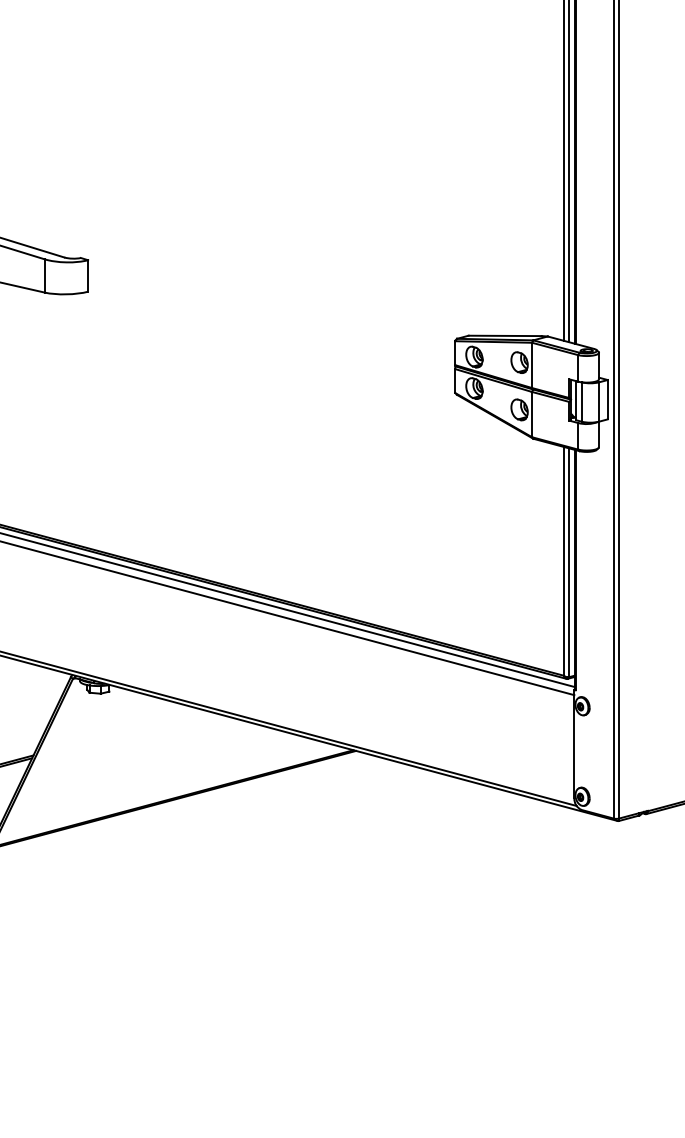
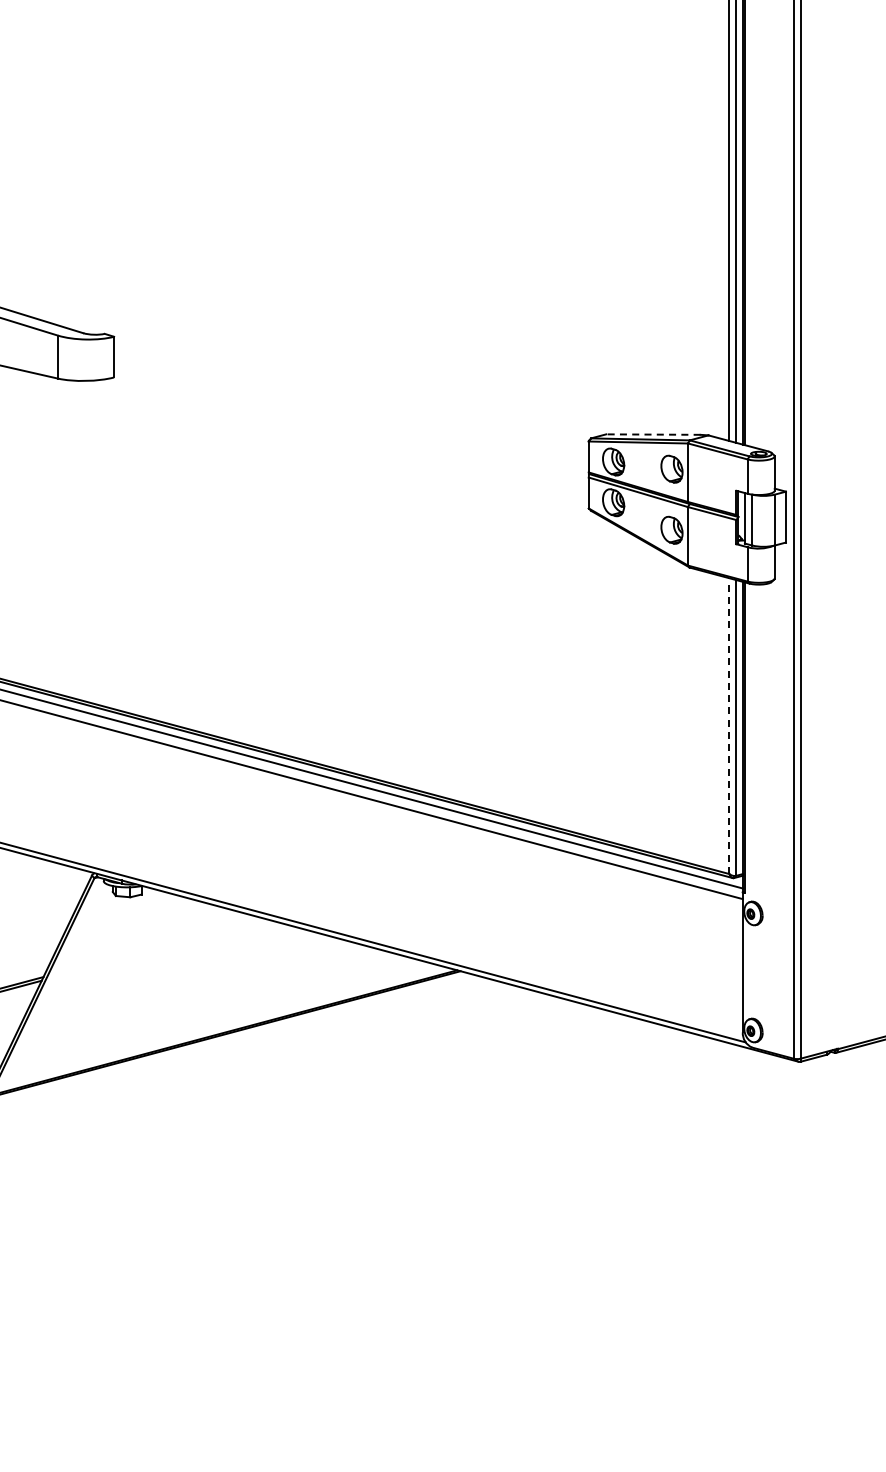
line: (504, 335) -> (652, 434), solid -> dashed
line: (564, 561) -> (729, 726), solid -> dashed

